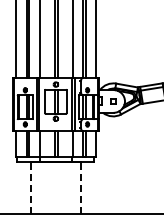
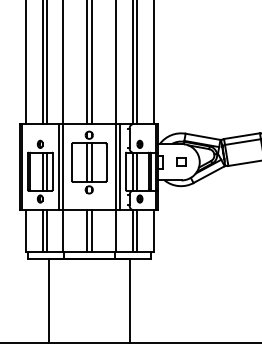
line: (30, 187) -> (48, 299), dashed -> solid
line: (81, 187) -> (130, 299), dashed -> solid

